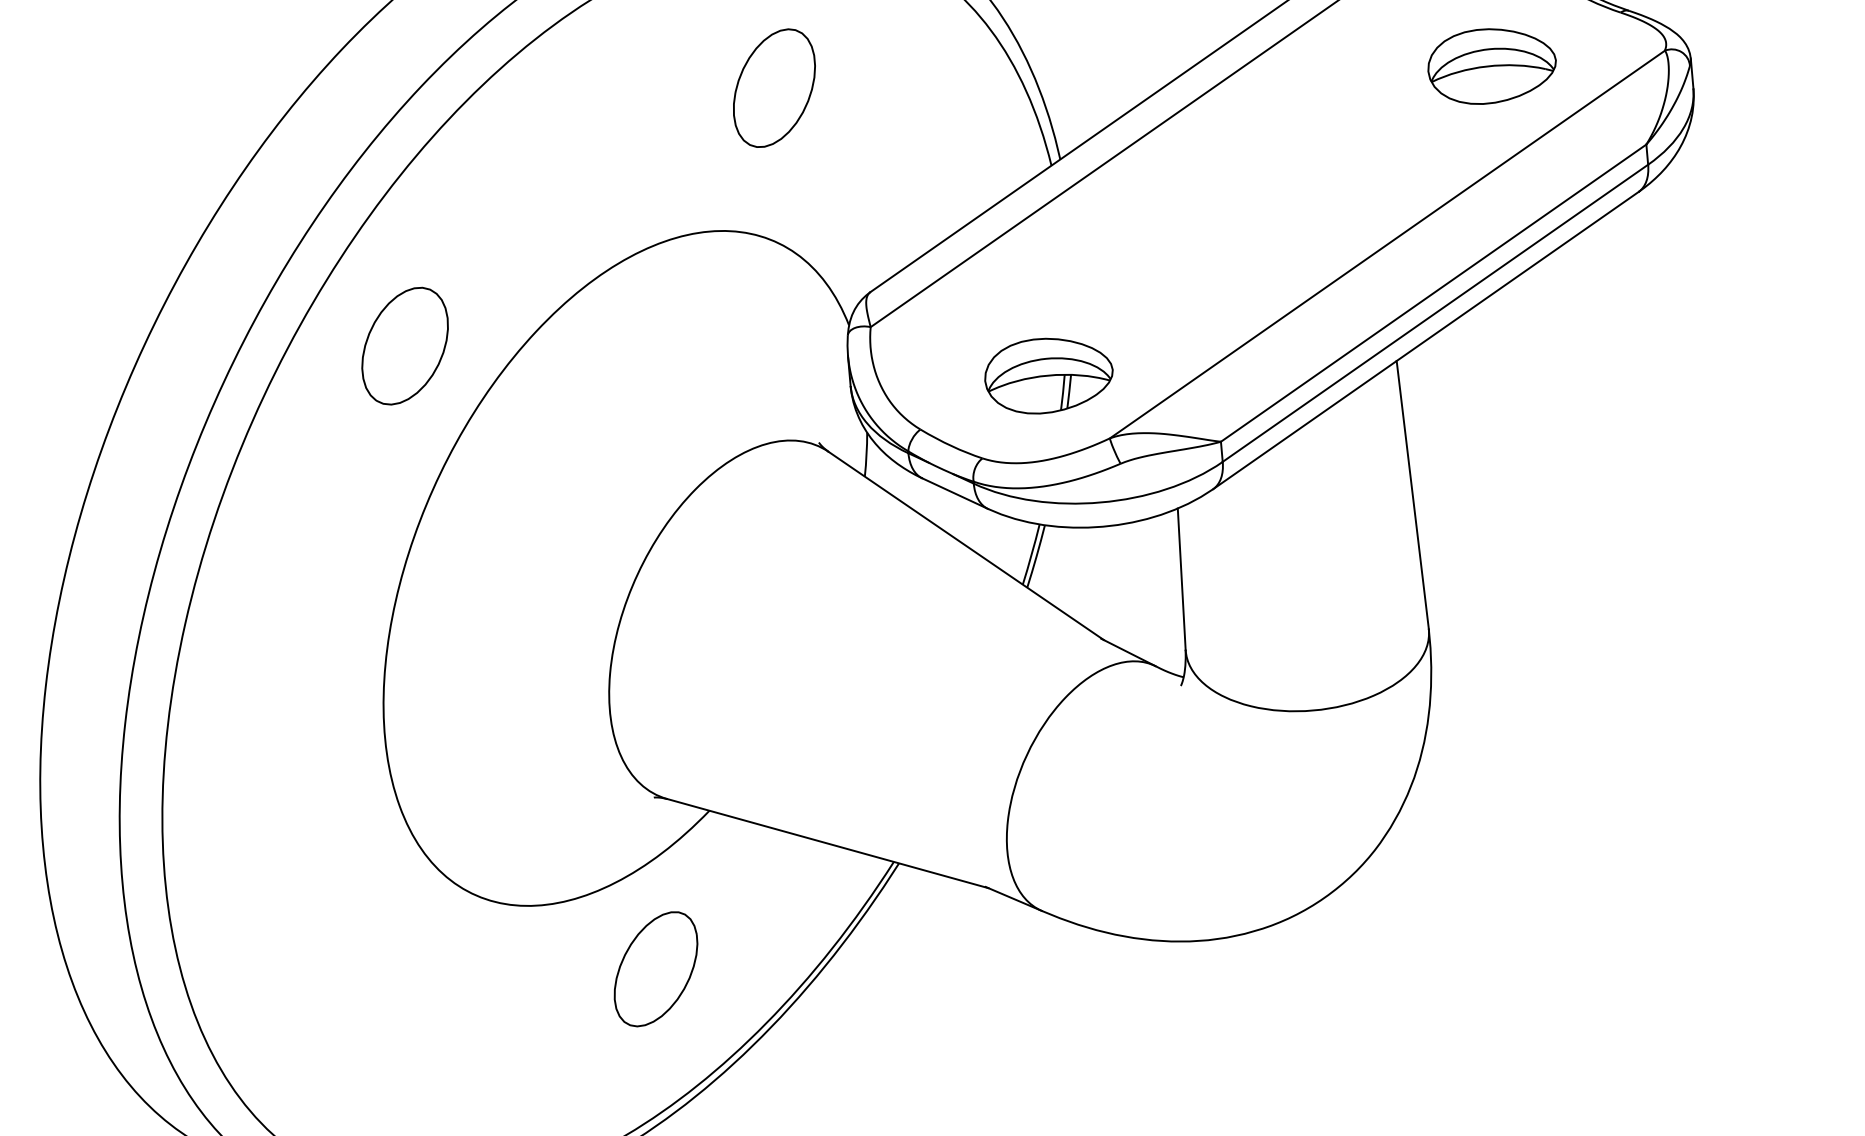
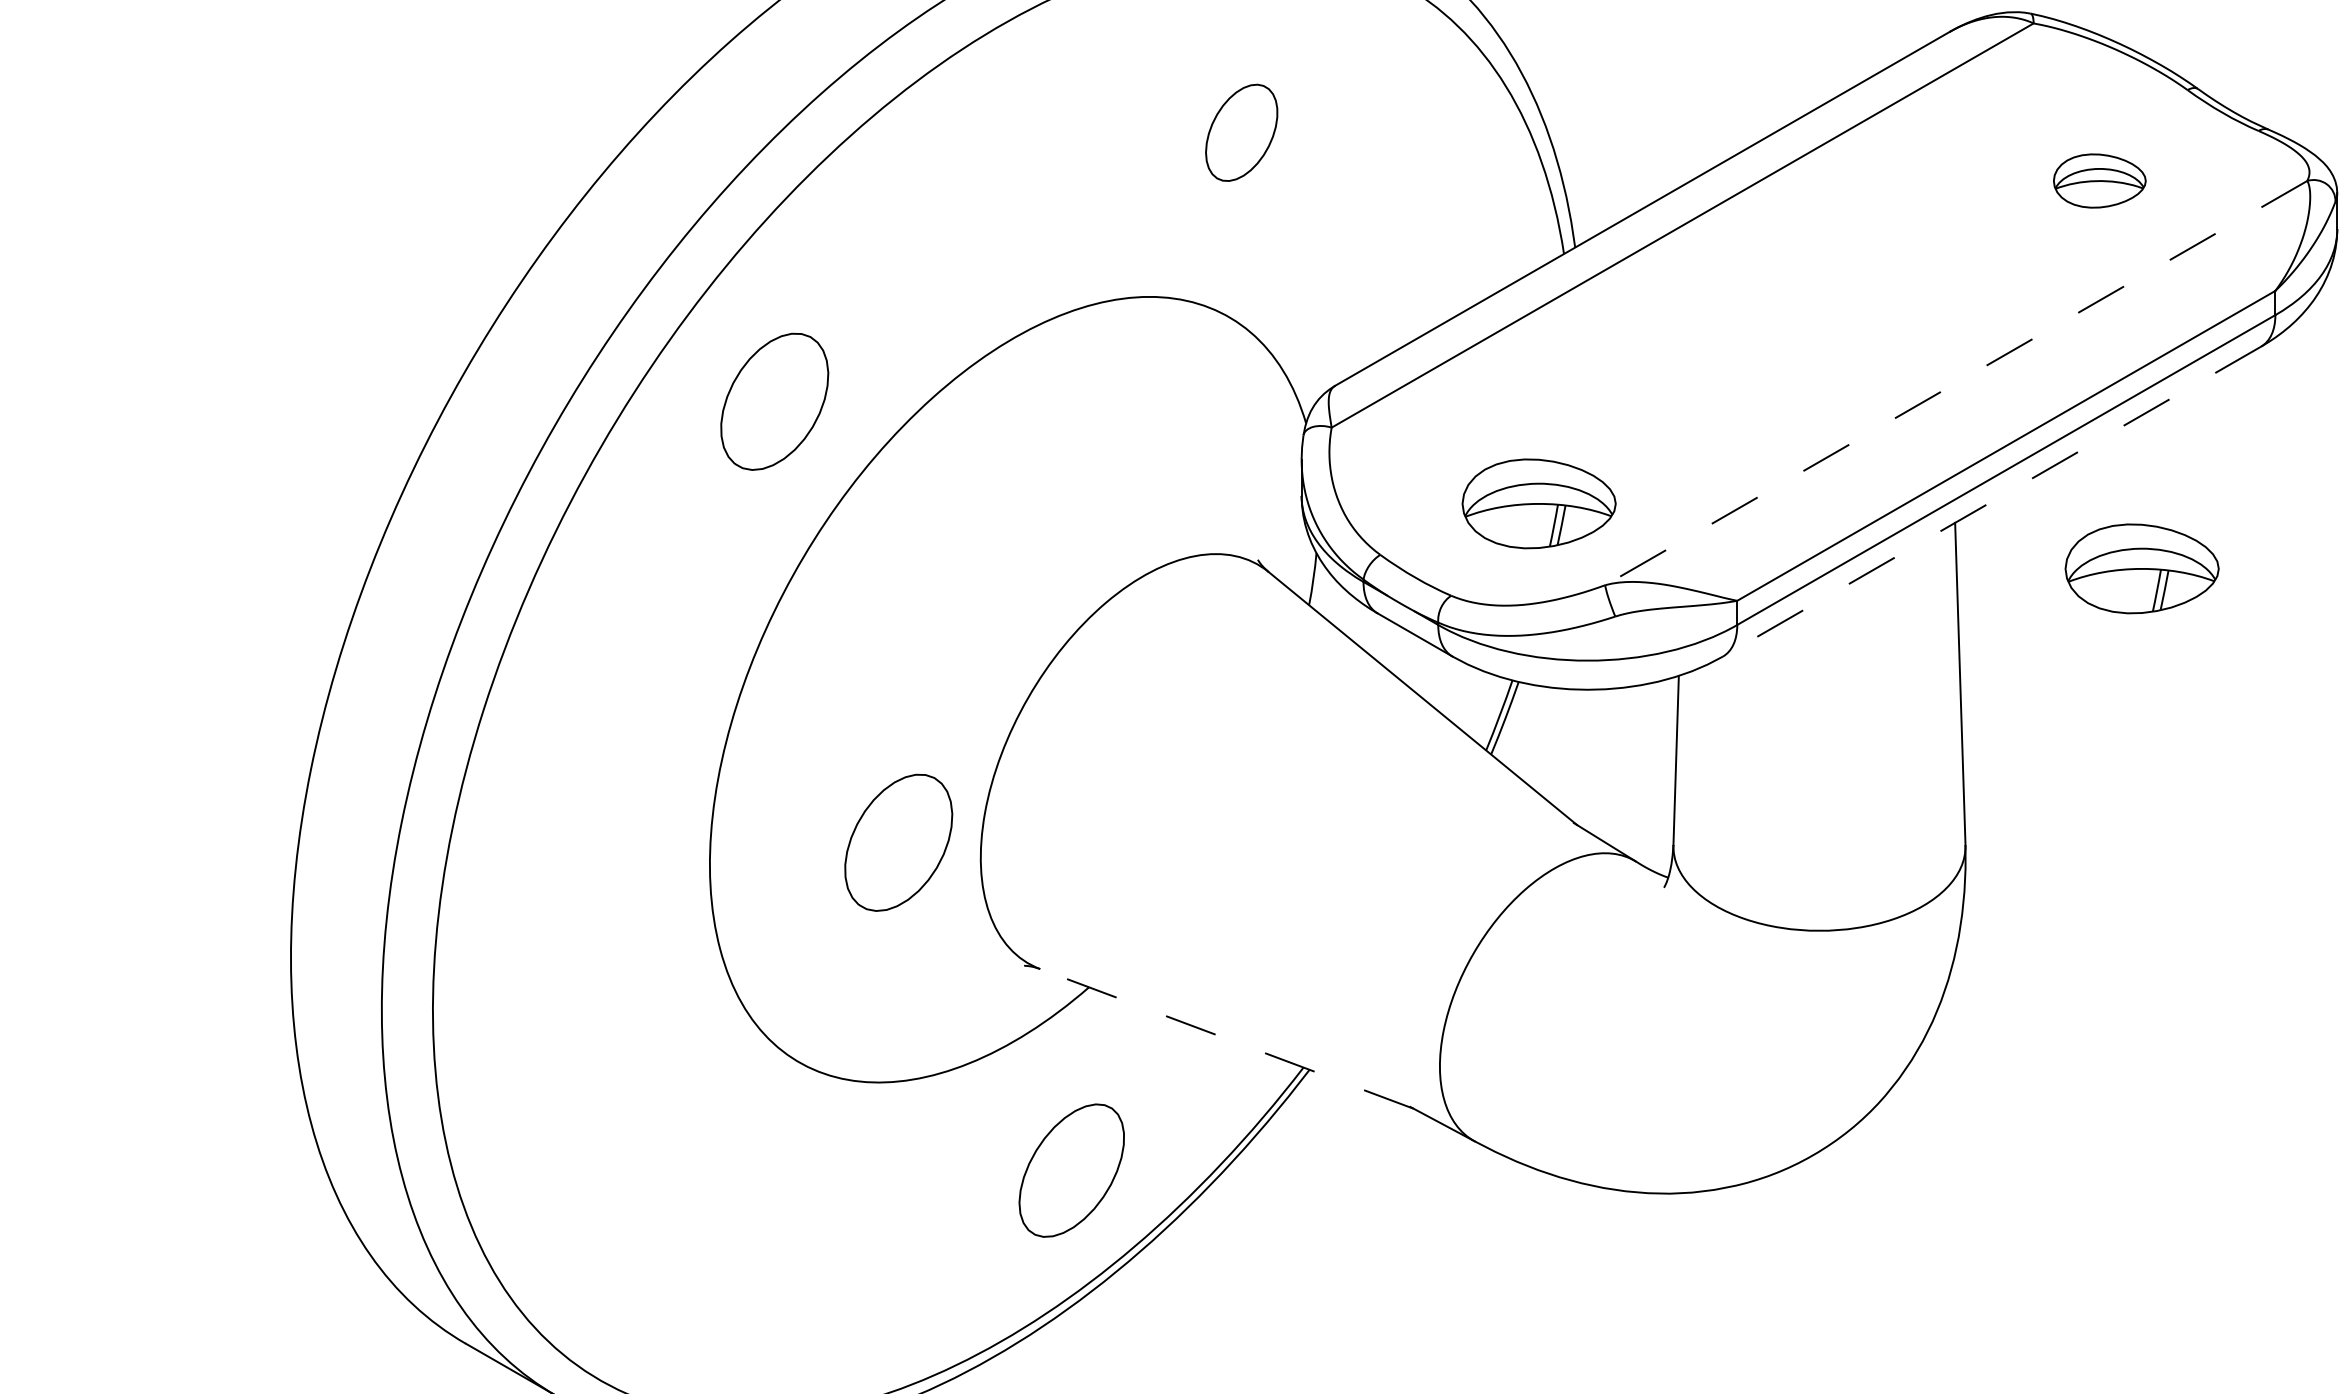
part: (1491, 65) -> (2099, 180), size x0.6
part: (774, 87) -> (1241, 132), size x0.7
line: (1387, 244) -> (1956, 383), solid -> dashed
line: (1425, 340) -> (1991, 501), solid -> dashed
part: (1555, 385) -> (2141, 568), added
part: (540, 704) -> (898, 842), added
line: (827, 843) -> (1226, 1038), solid -> dashed
part: (655, 969) -> (1071, 1170), moved

